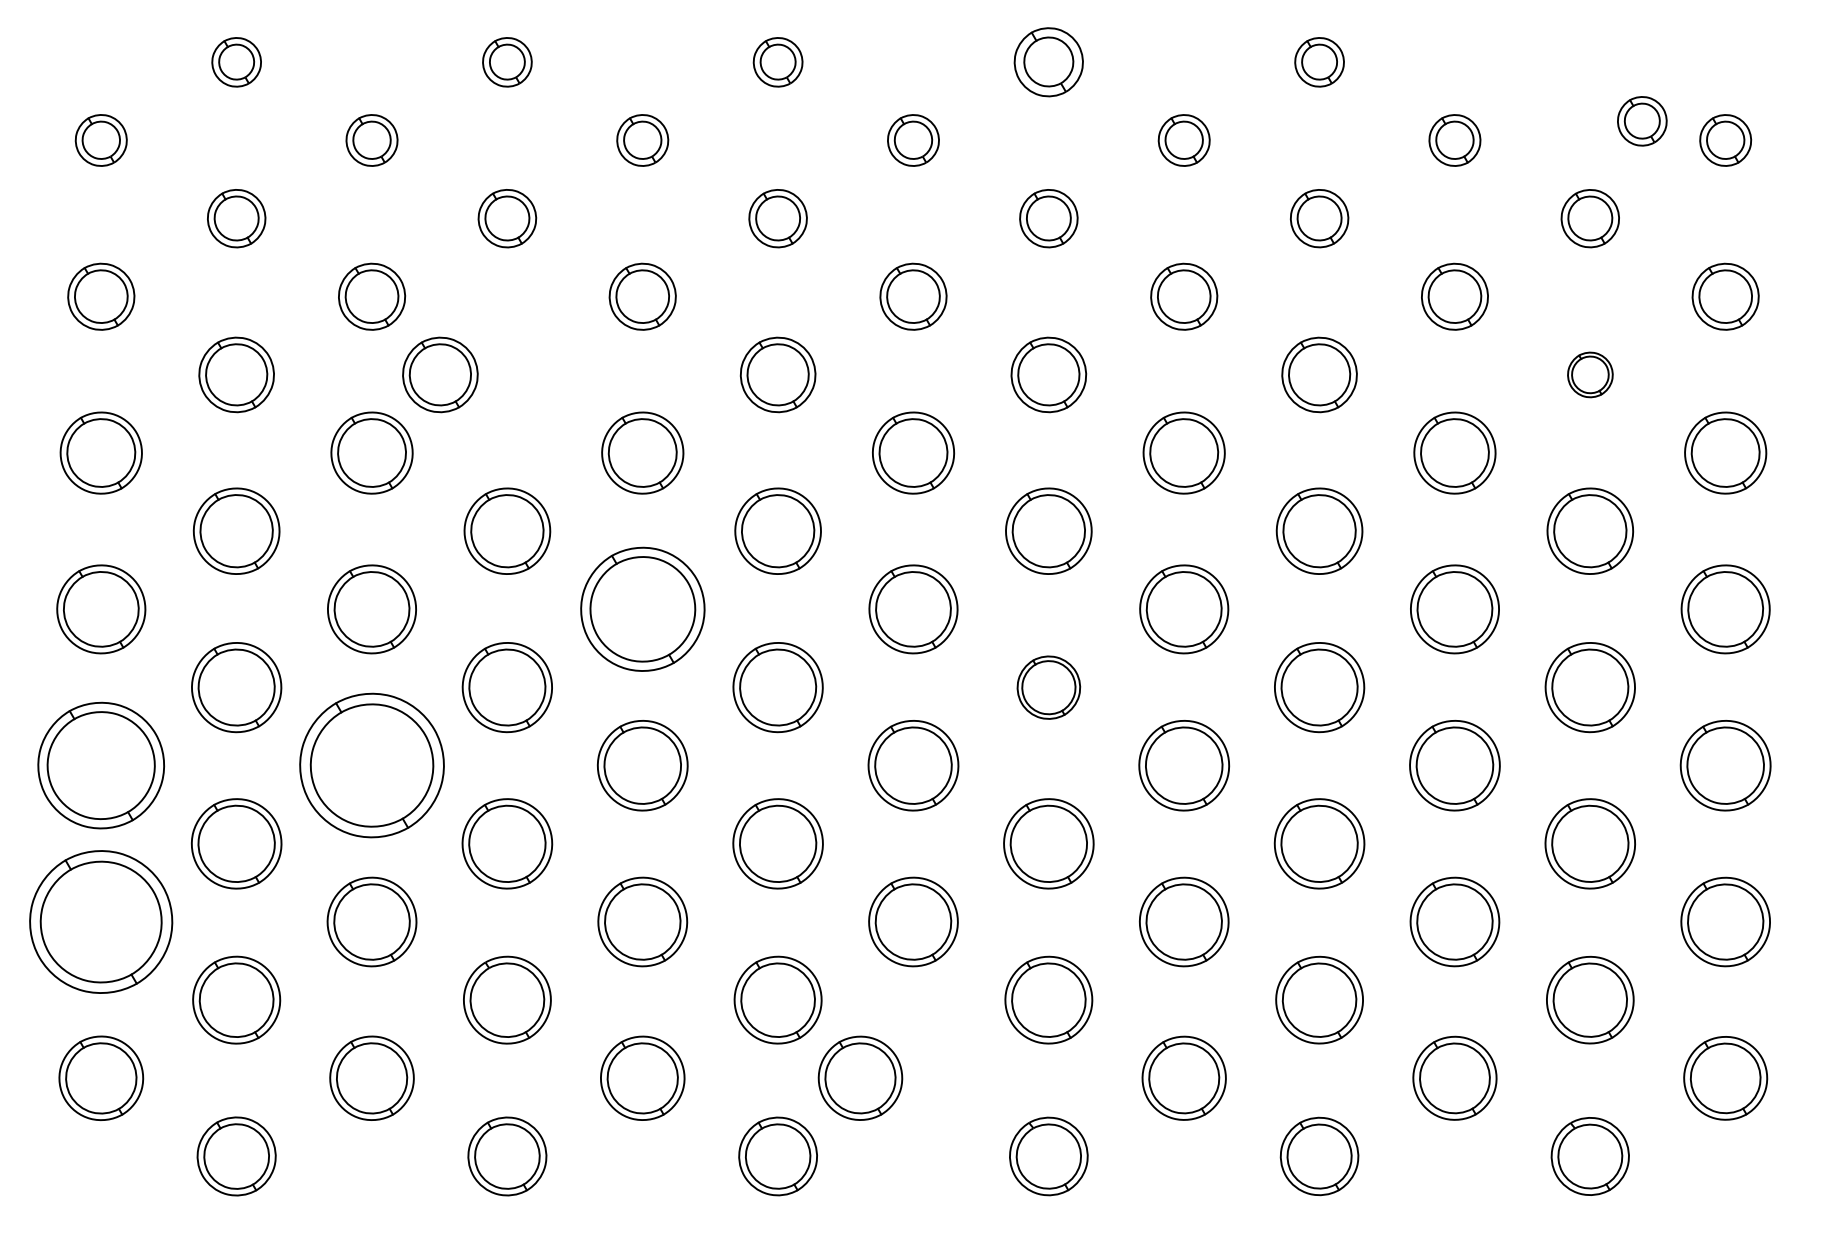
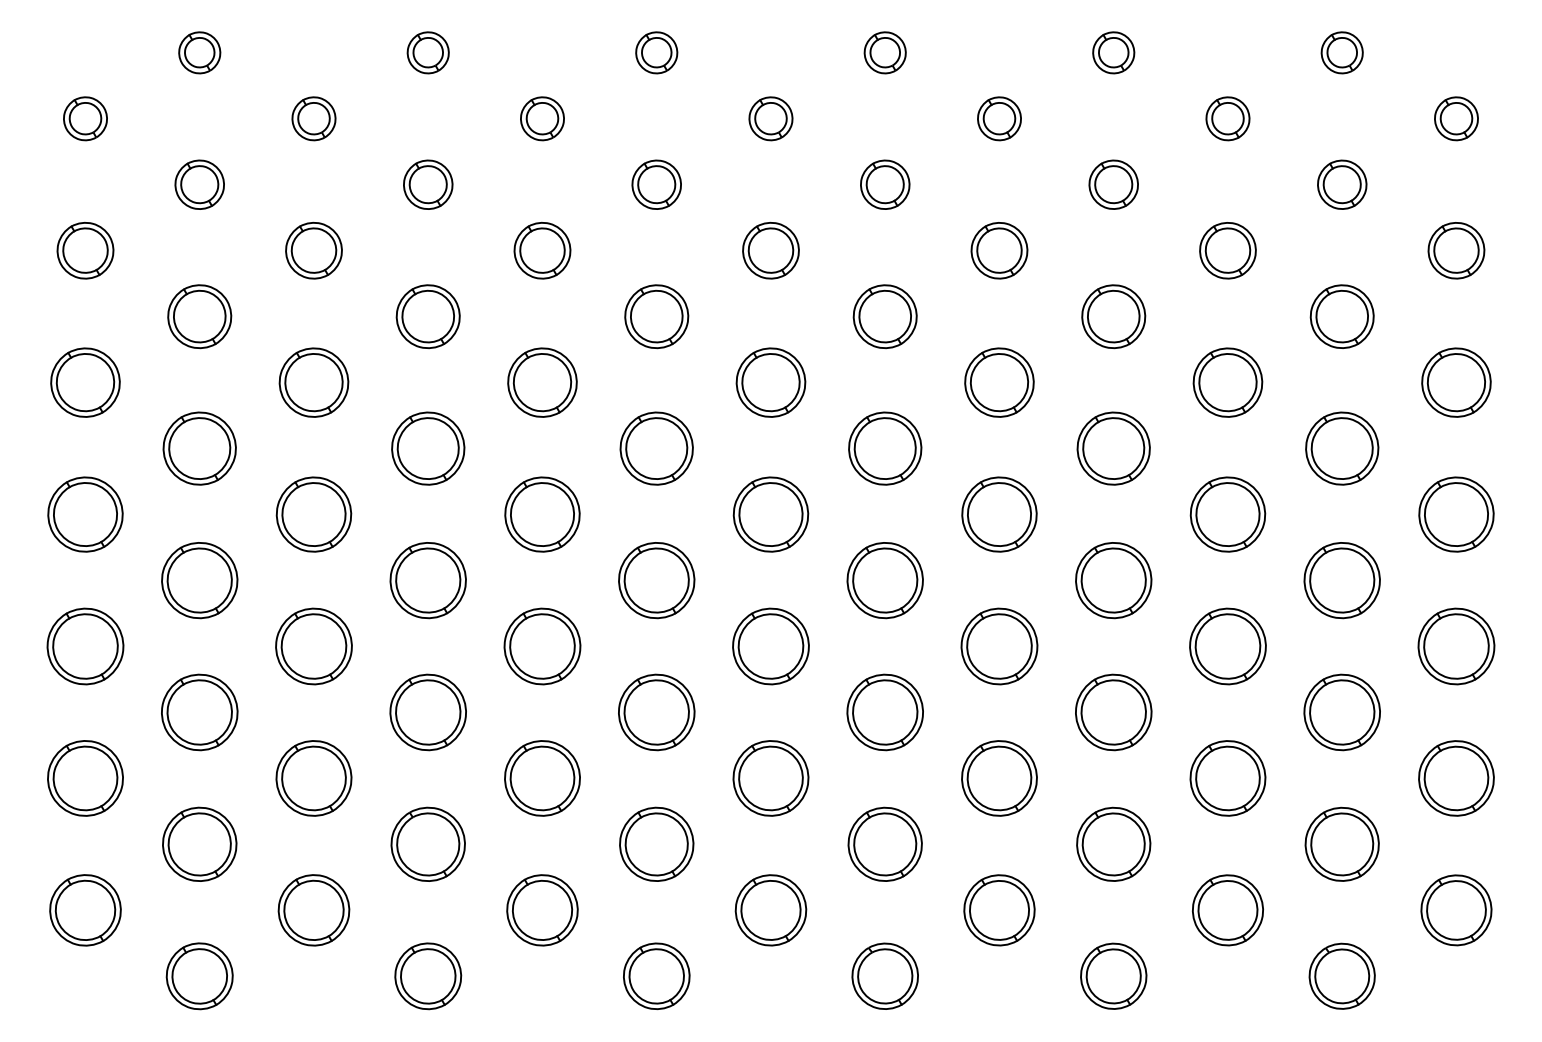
part: (1048, 62) -> (884, 53), size x0.71
part: (1642, 121) -> (1342, 53), moved
part: (440, 374) -> (428, 316), moved
part: (1590, 374) -> (1342, 316), size x1.67
part: (642, 609) -> (542, 514), size x0.71
part: (1048, 687) -> (884, 580), size x1.43
part: (101, 765) -> (85, 646), size x0.71
part: (371, 765) -> (313, 646), size x0.62
part: (101, 921) -> (85, 777), size x0.62
part: (860, 1077) -> (771, 909), moved

